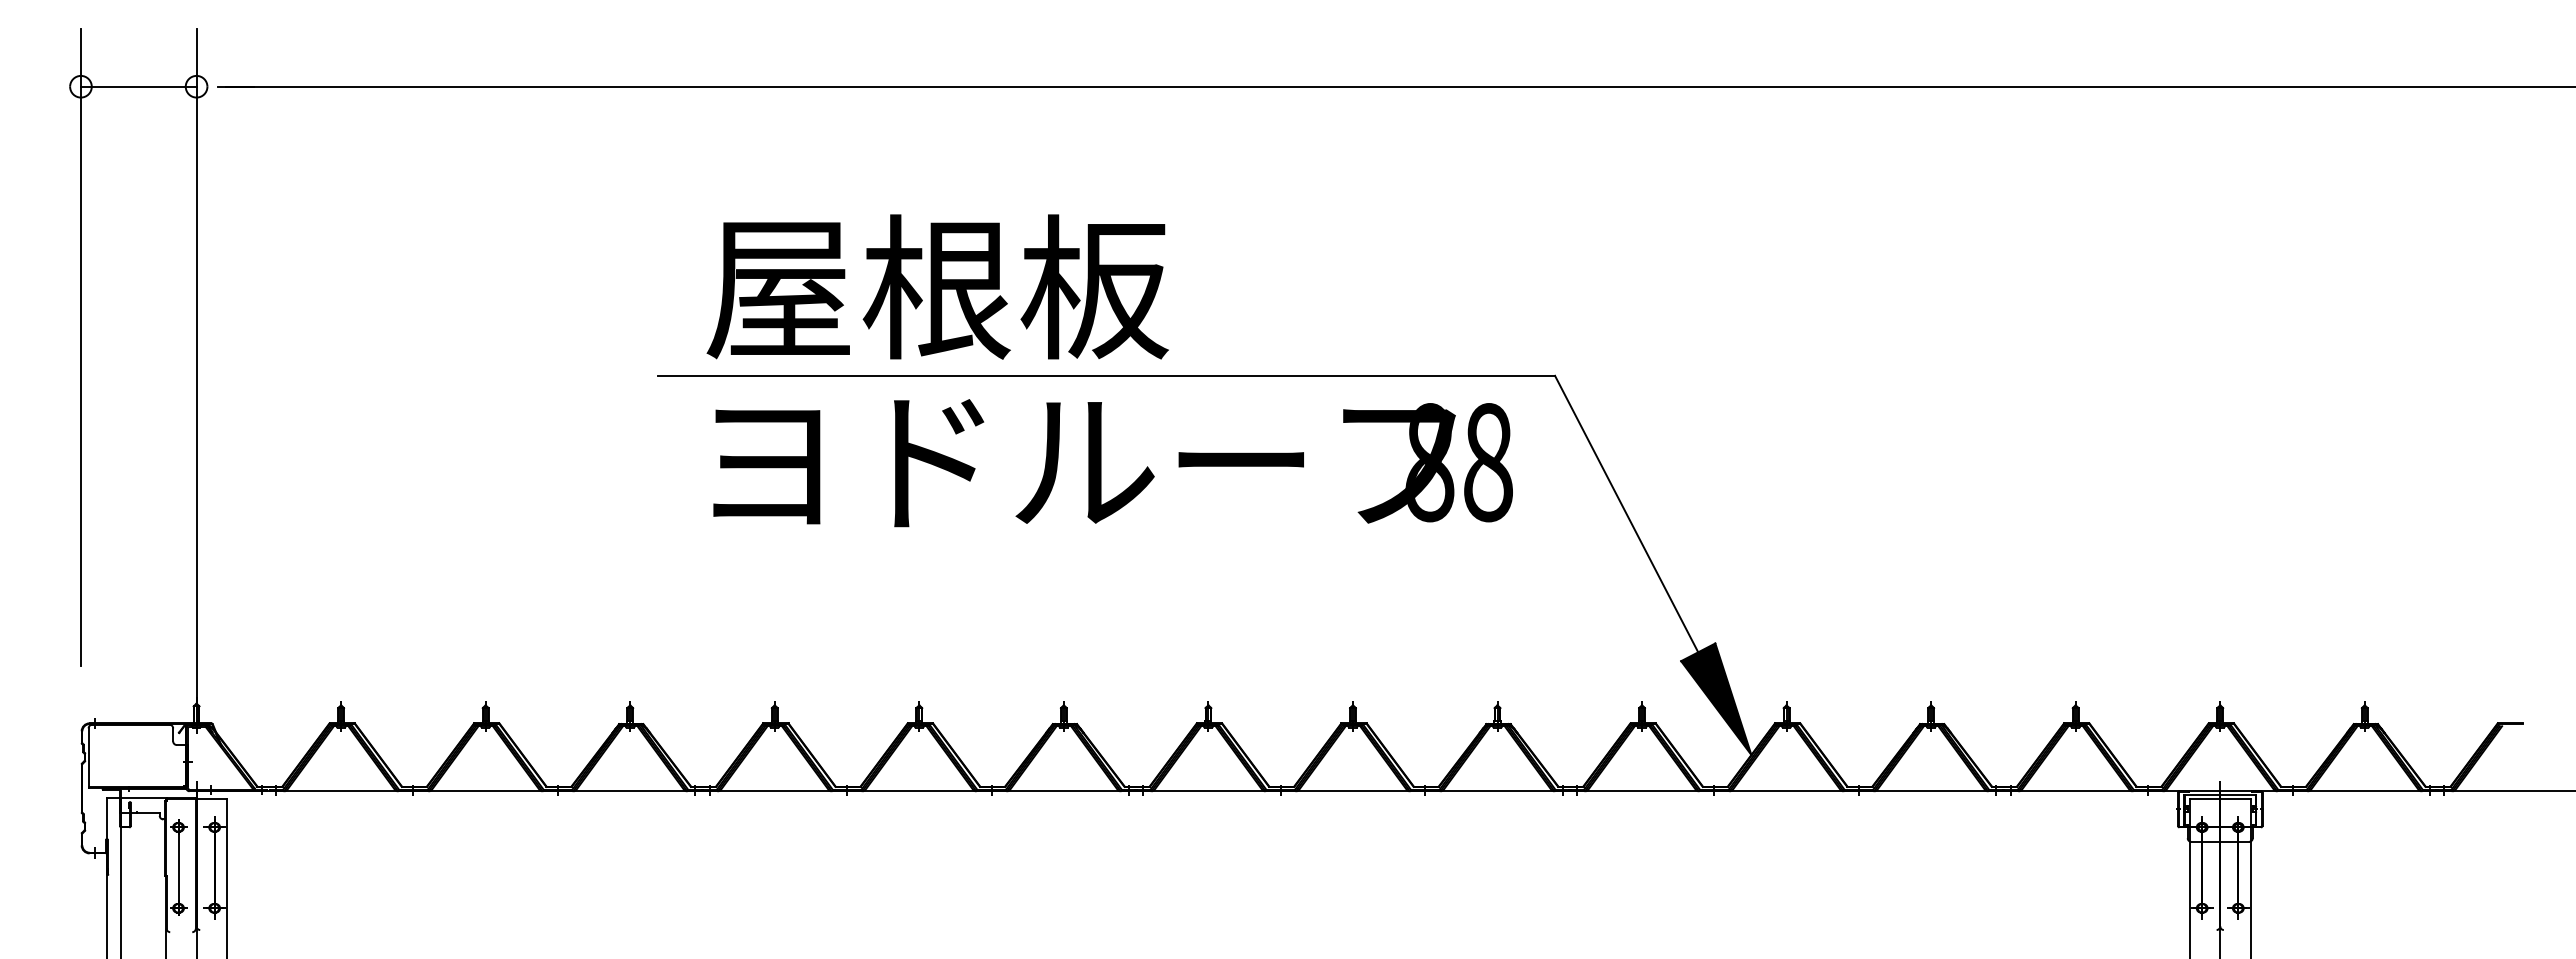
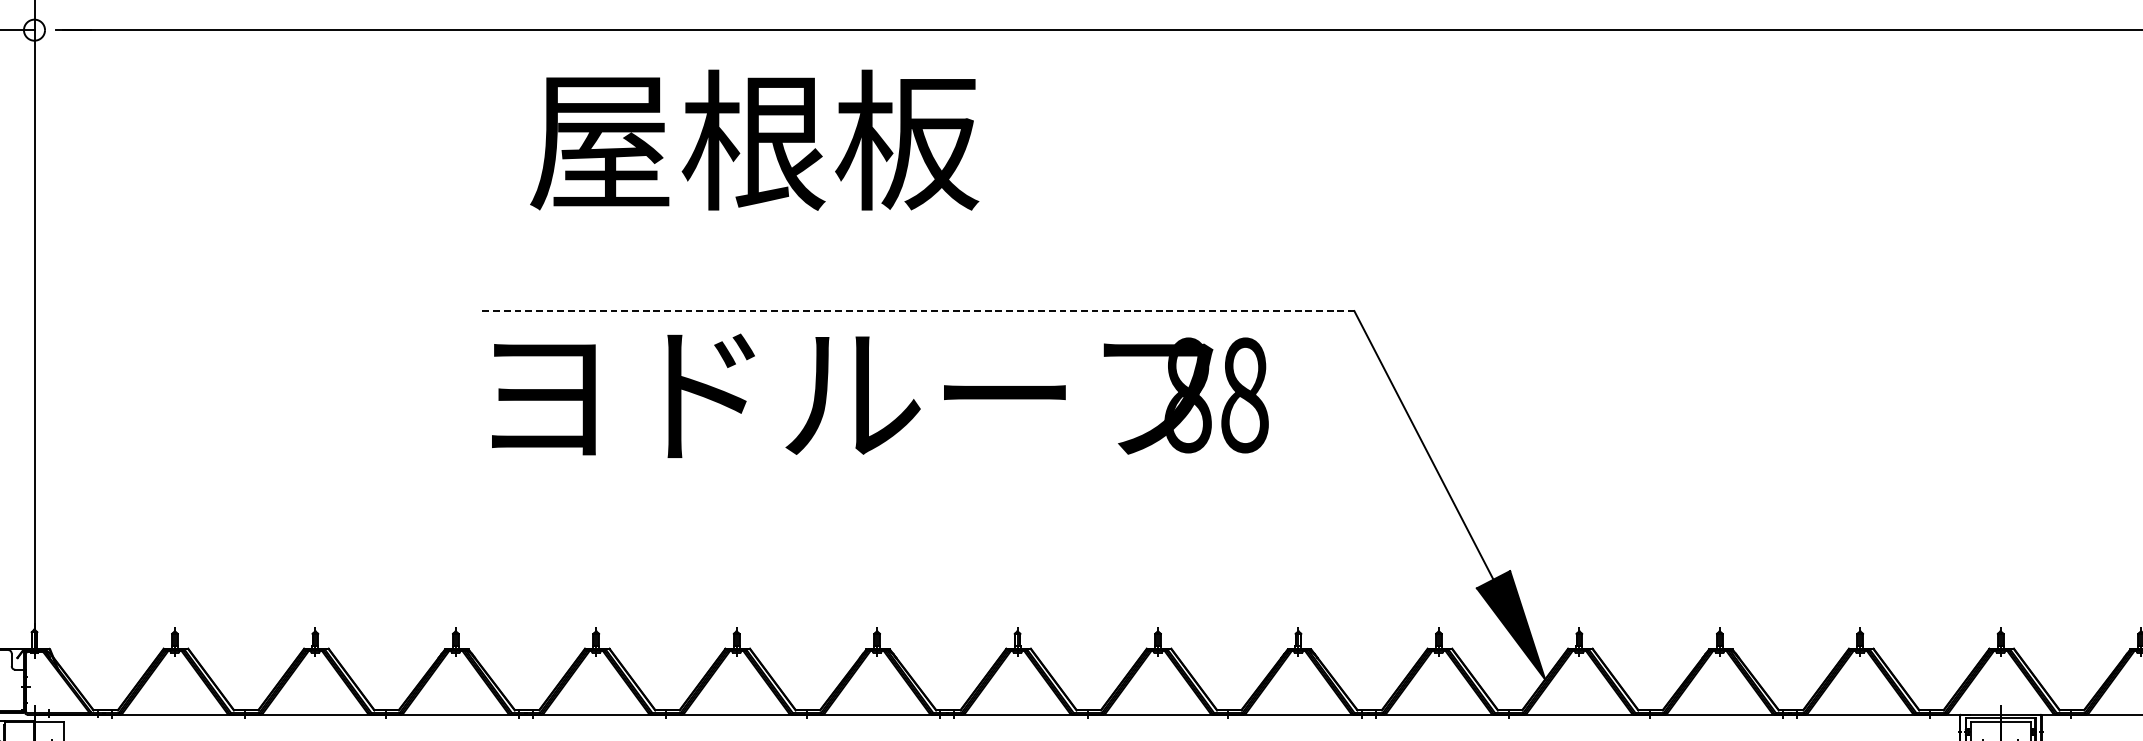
text: (937, 286) -> (754, 139), moved
line: (1106, 375) -> (918, 310), solid -> dashed
text: (1112, 463) -> (879, 396), moved

